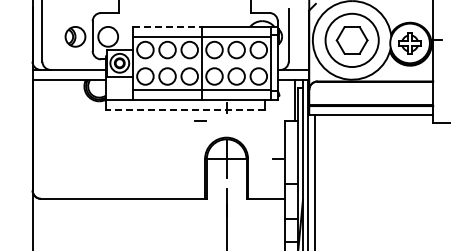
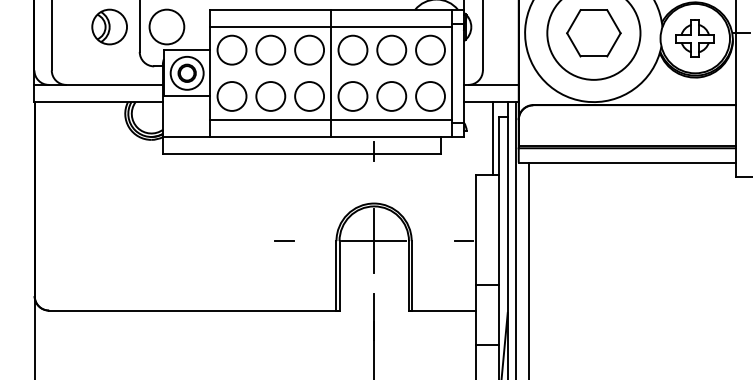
line: (167, 26) -> (270, 8), dashed -> solid
line: (184, 109) -> (300, 154), dashed -> solid
line: (200, 120) -> (284, 239), moved

